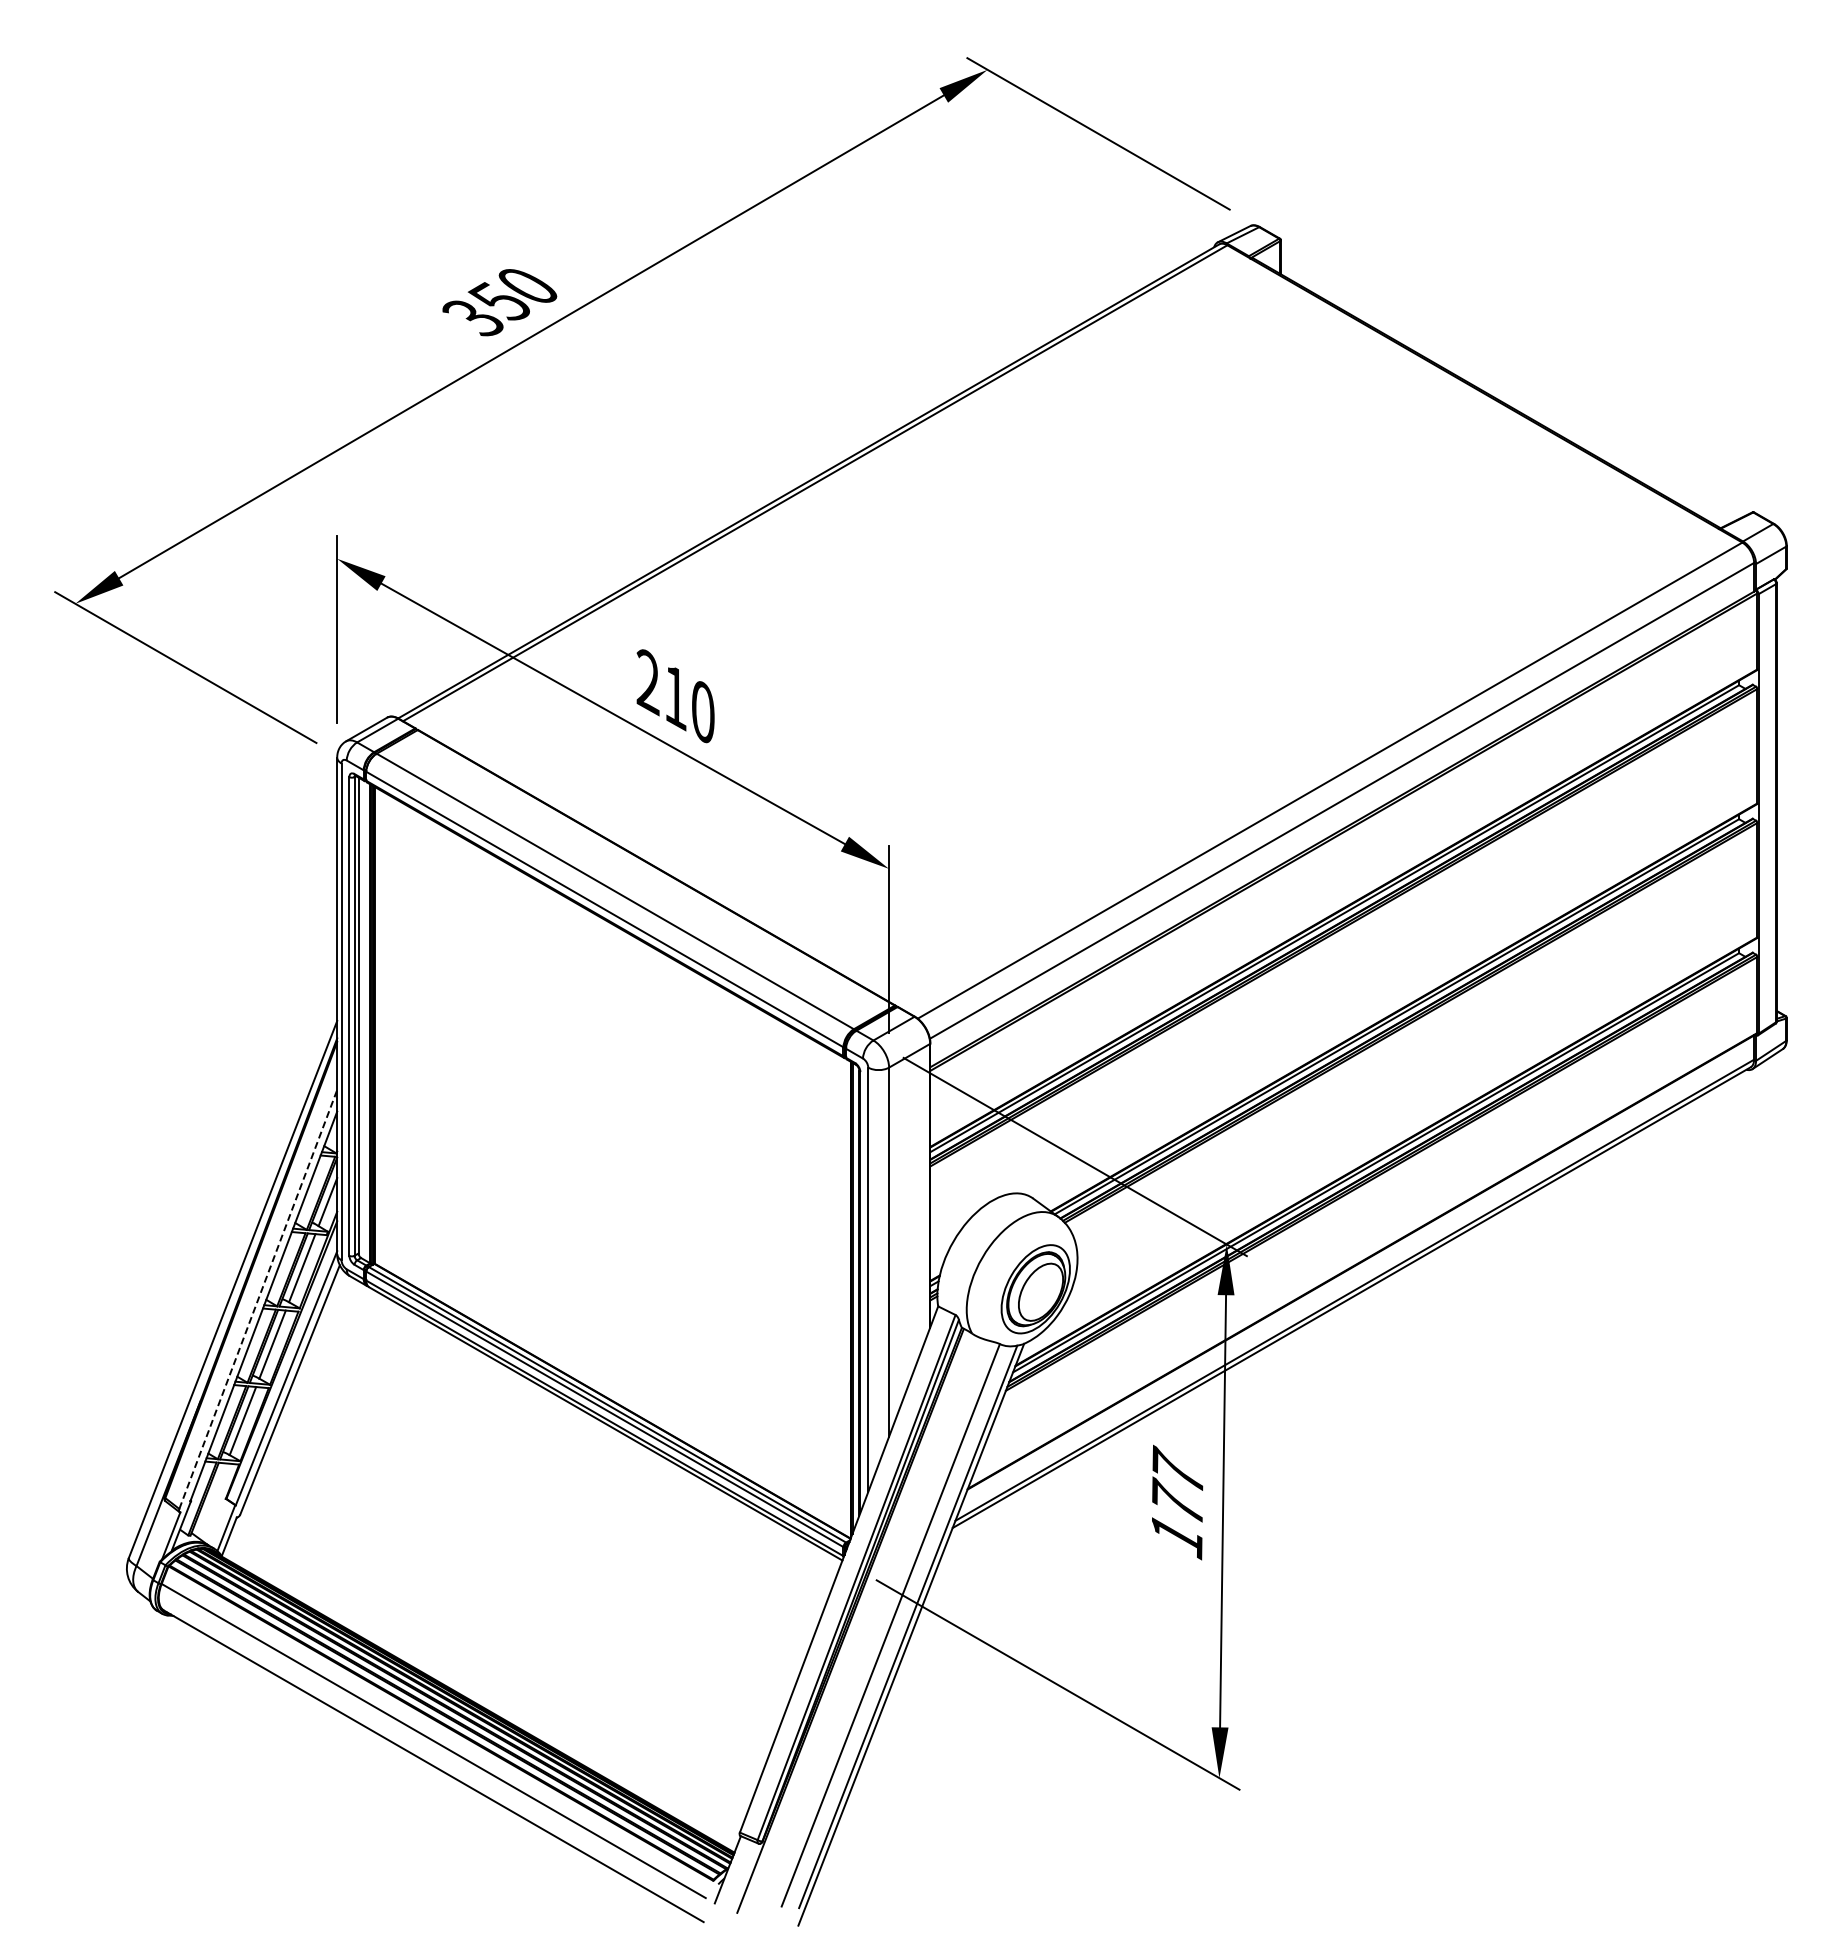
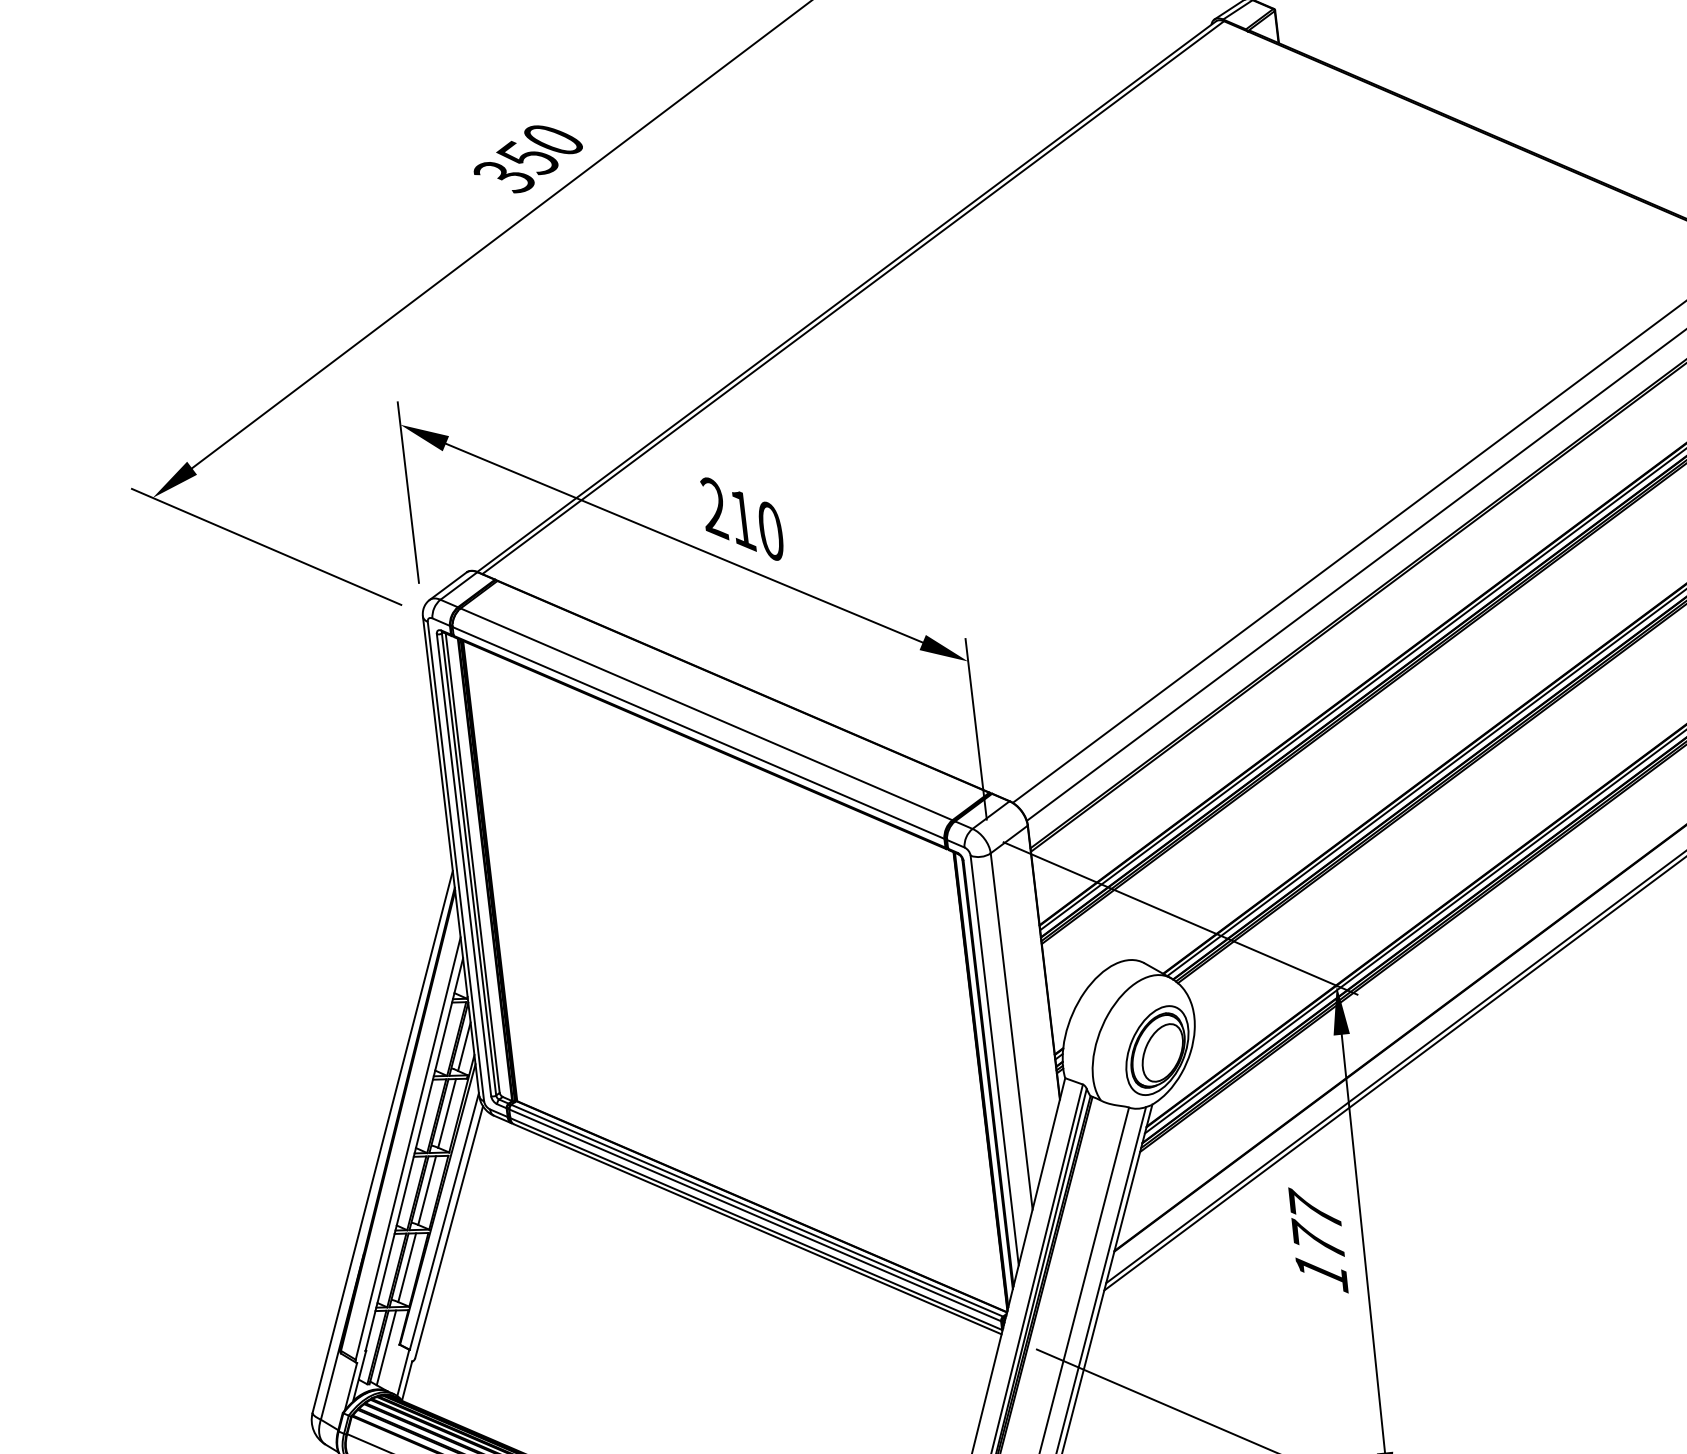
line: (258, 1299) -> (408, 1148), dashed -> solid
line: (211, 1500) -> (385, 1347), added

